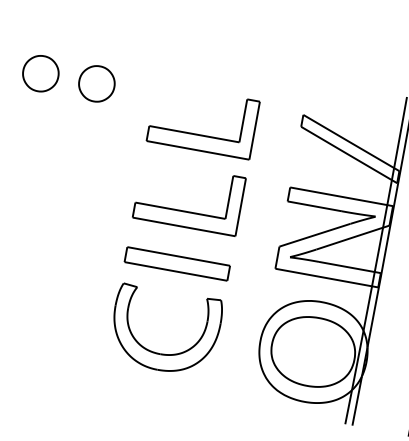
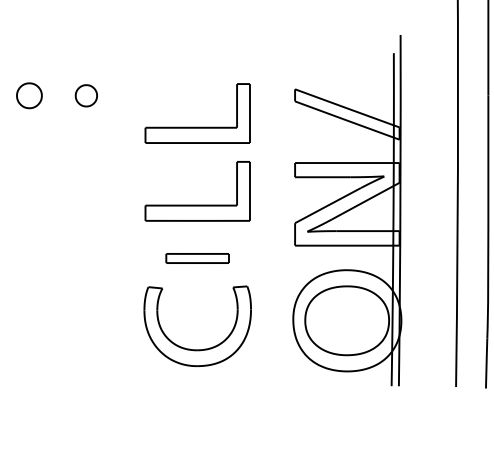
part: (40, 73) -> (29, 95), size x0.7
part: (97, 83) -> (86, 95), size x0.6
part: (177, 263) -> (197, 258), size x0.6

